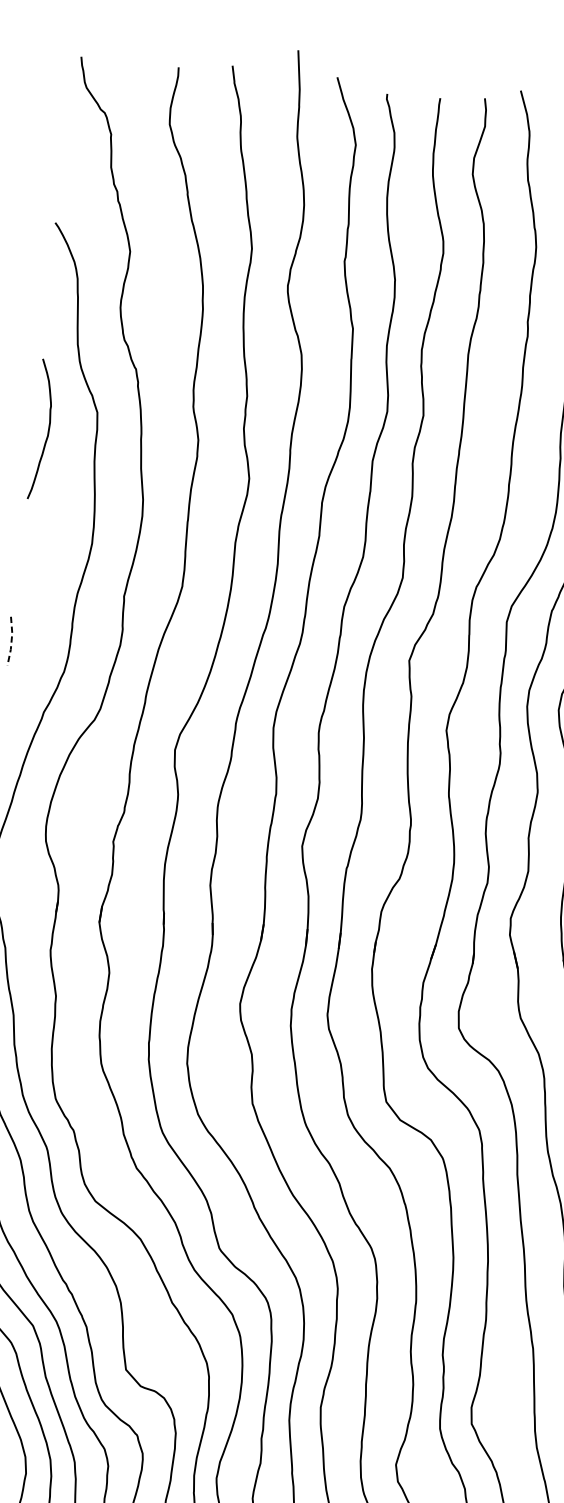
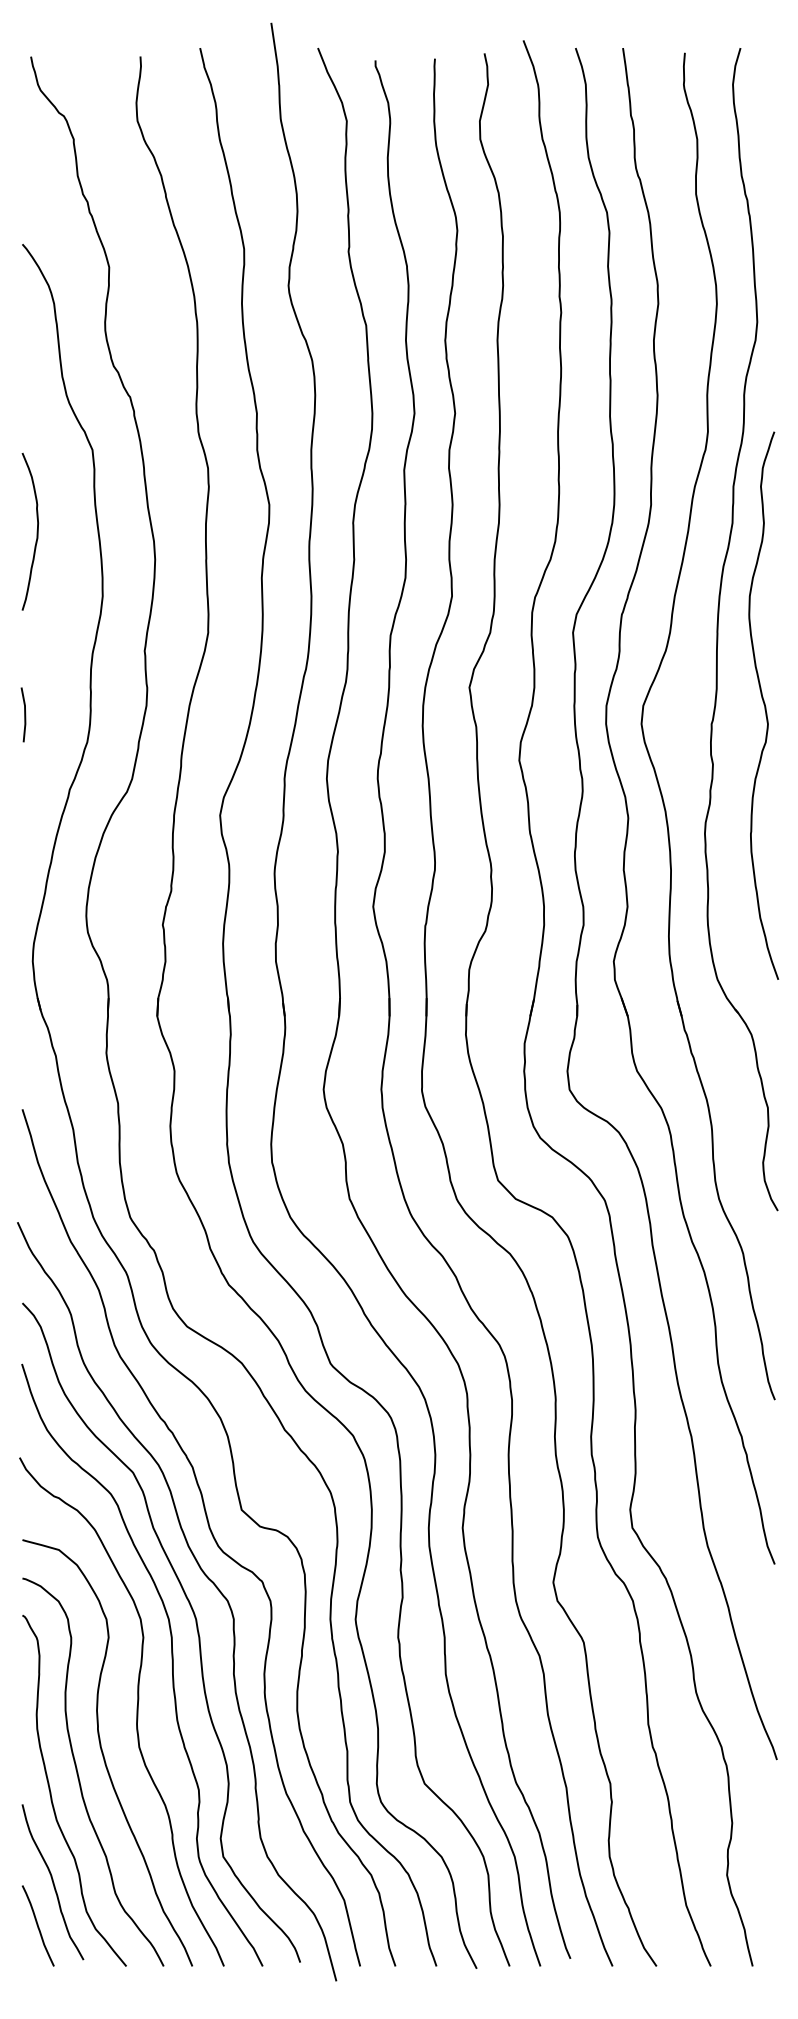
curve: (47, 430) -> (36, 531), moved
line: (11, 642) -> (25, 715), dashed -> solid

